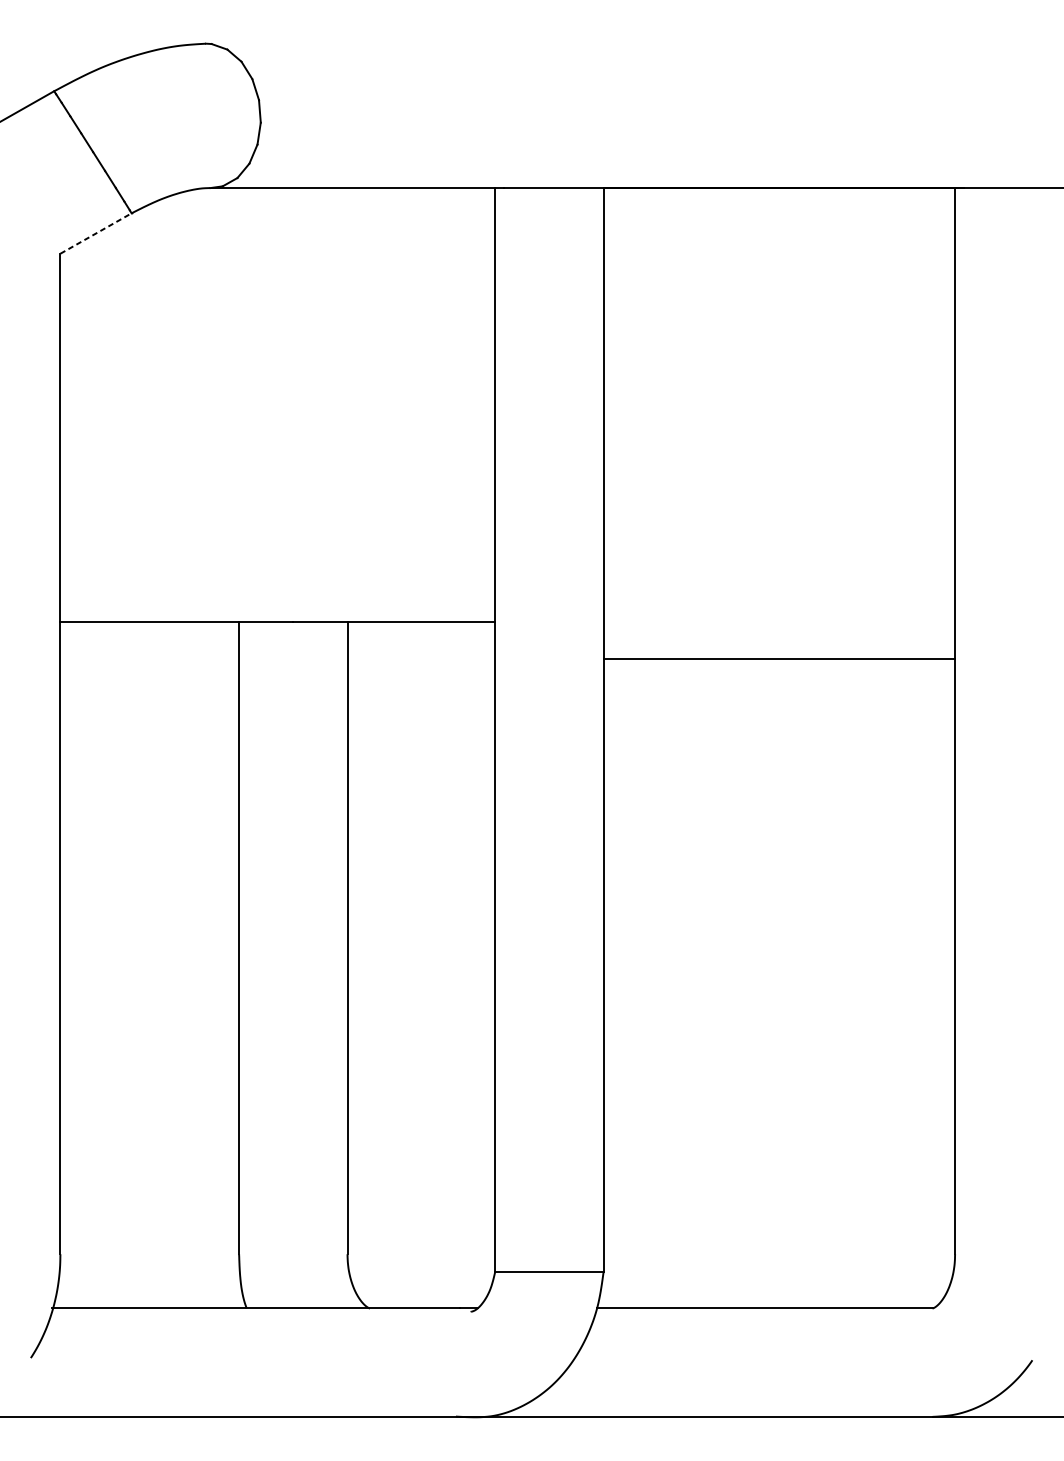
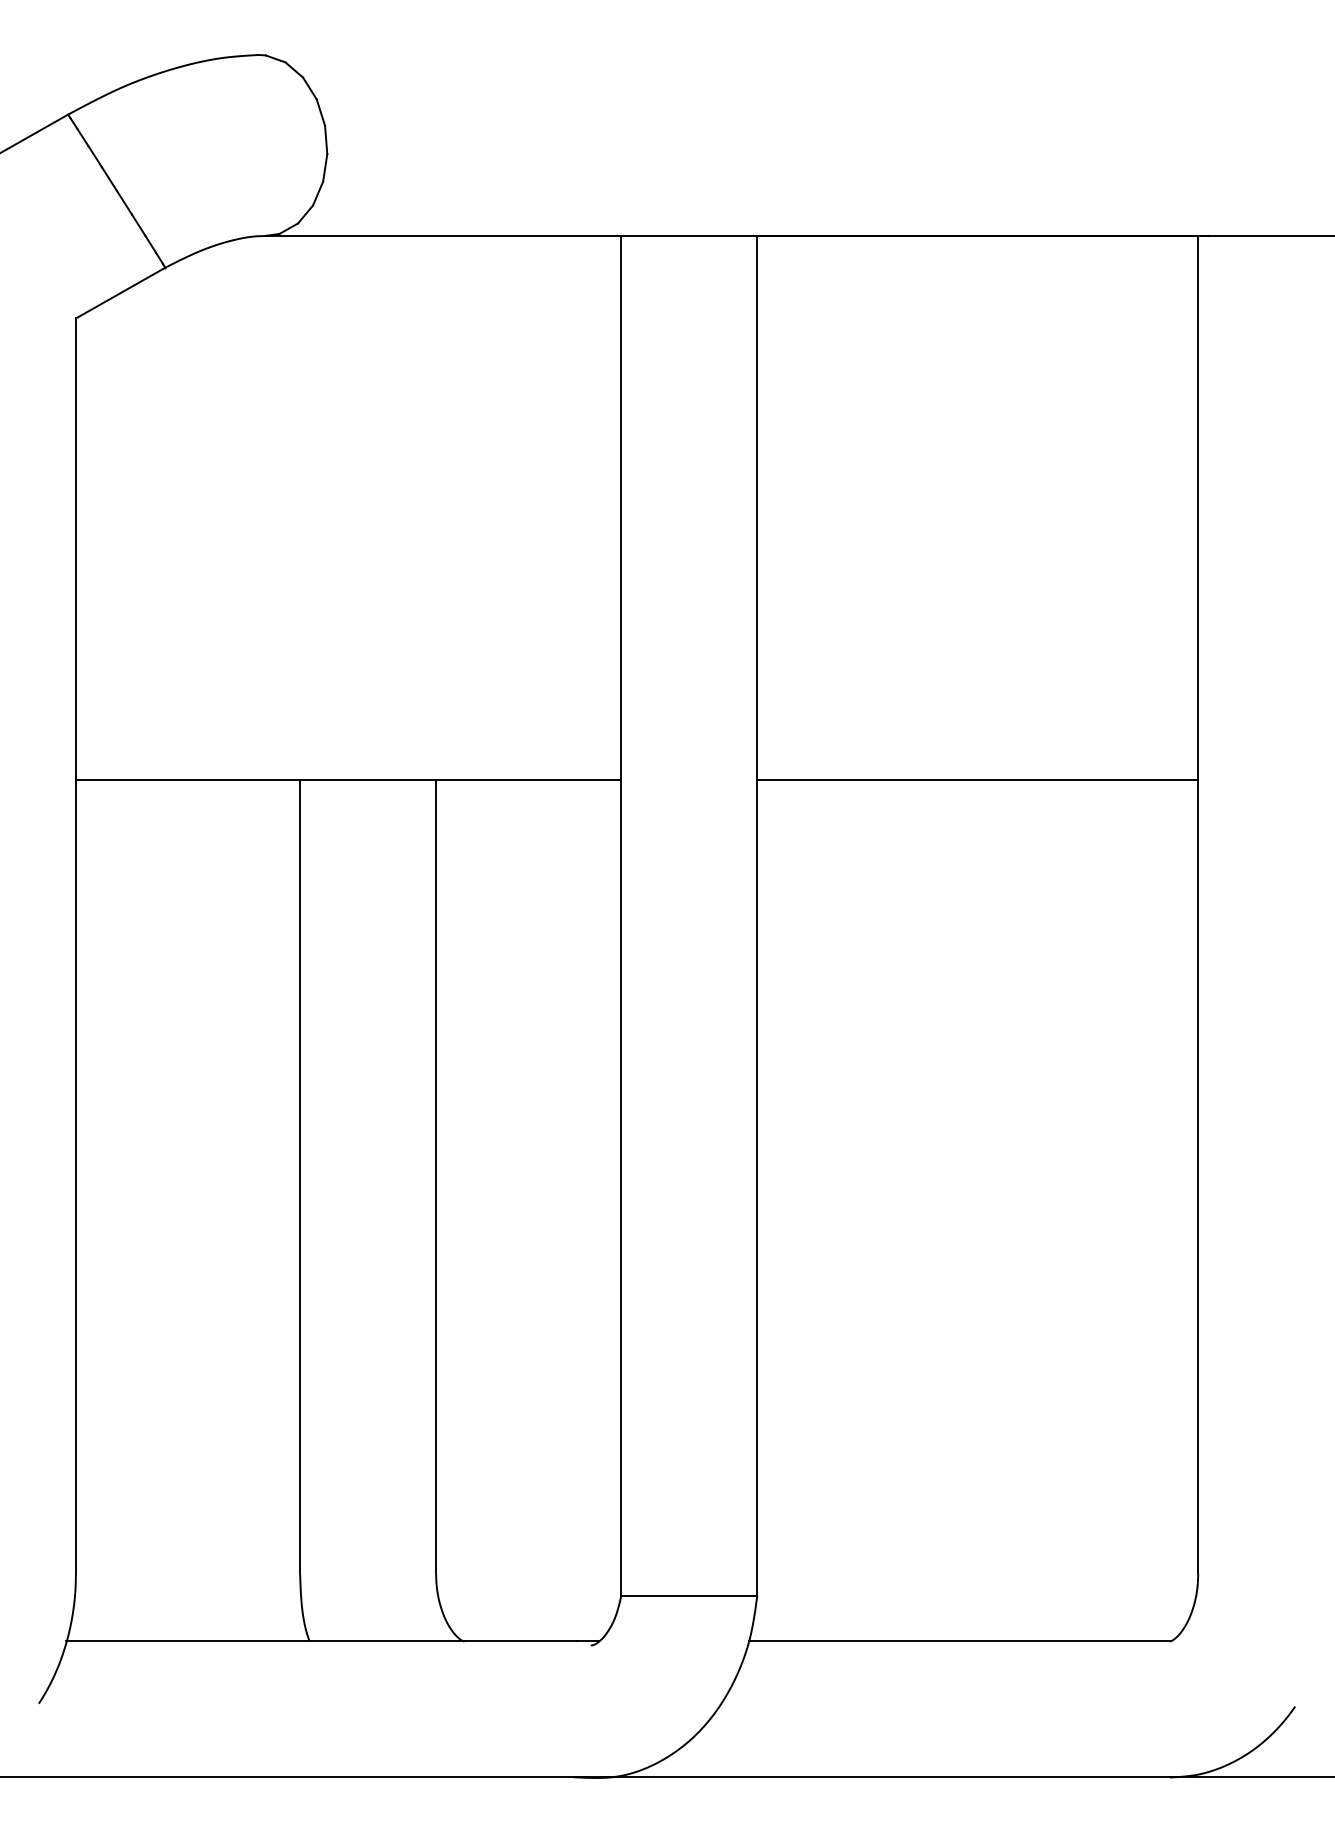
line: (96, 233) -> (121, 292), dashed -> solid
line: (779, 659) -> (977, 780), moved

